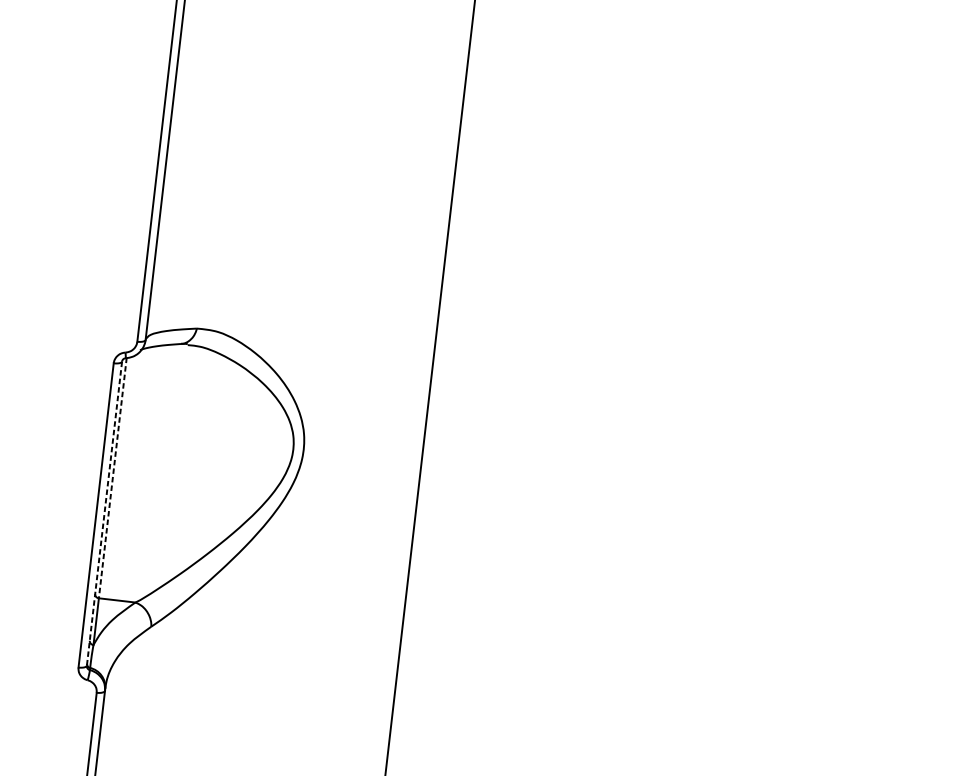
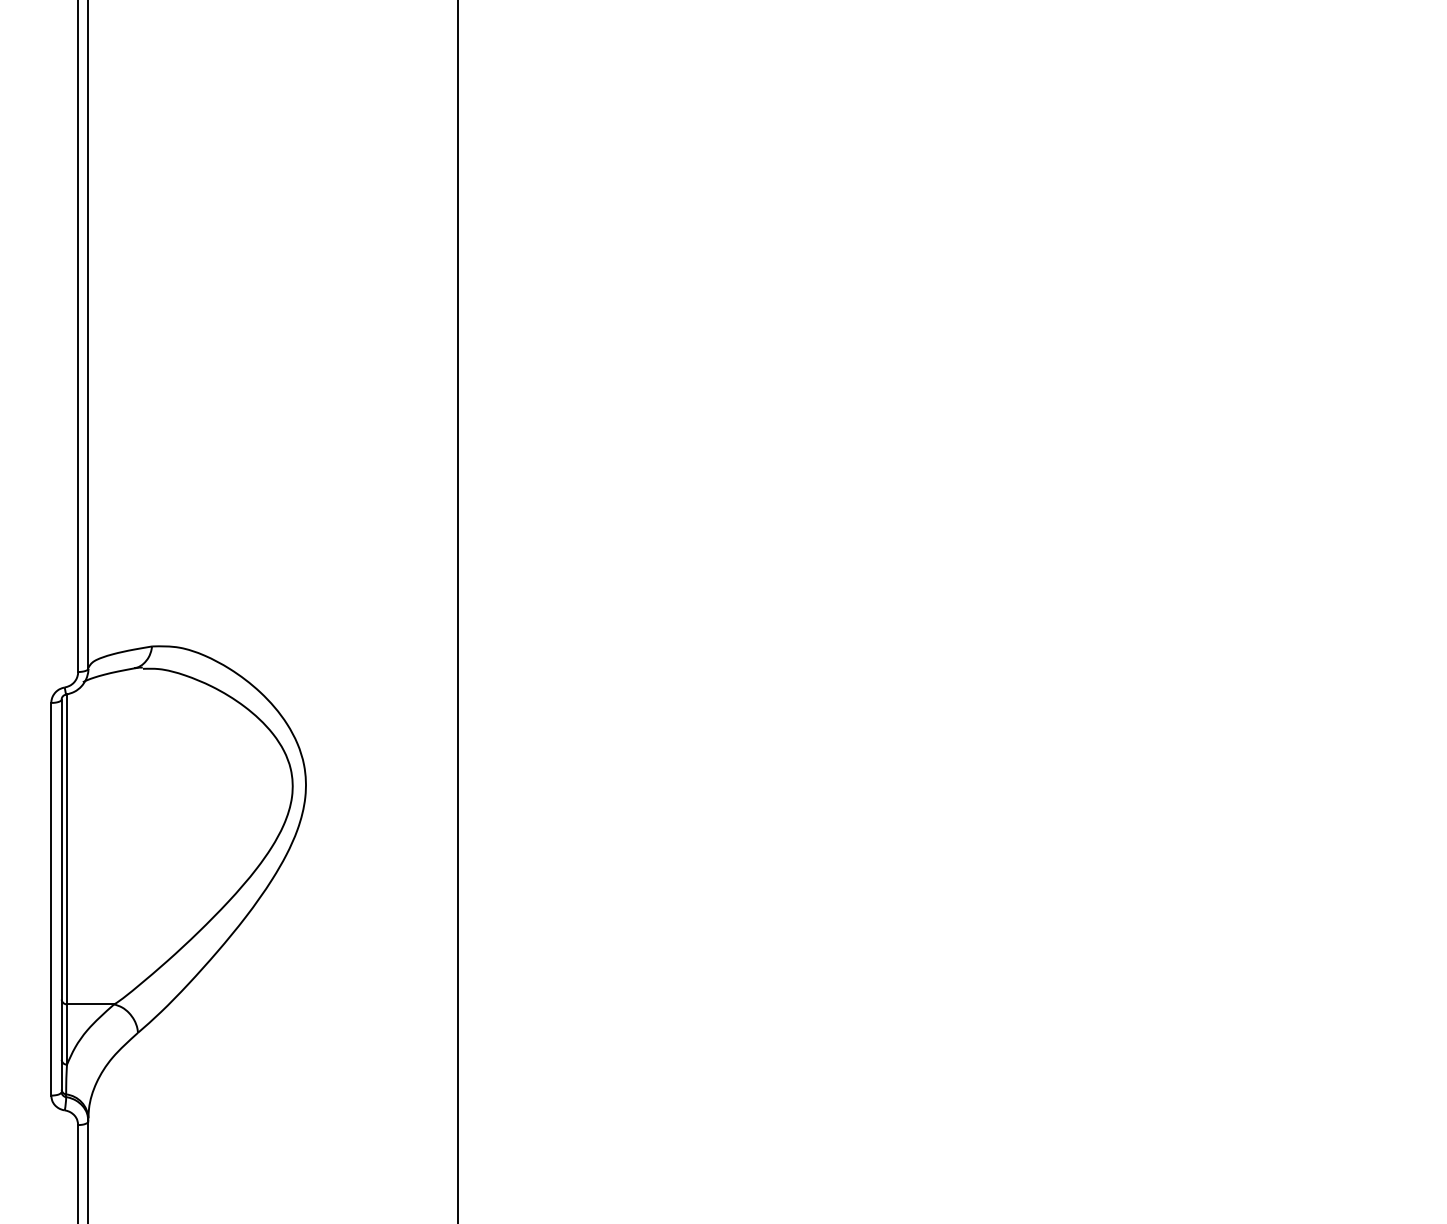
line: (113, 478) -> (67, 849), dashed -> solid
line: (104, 514) -> (61, 896), dashed -> solid

